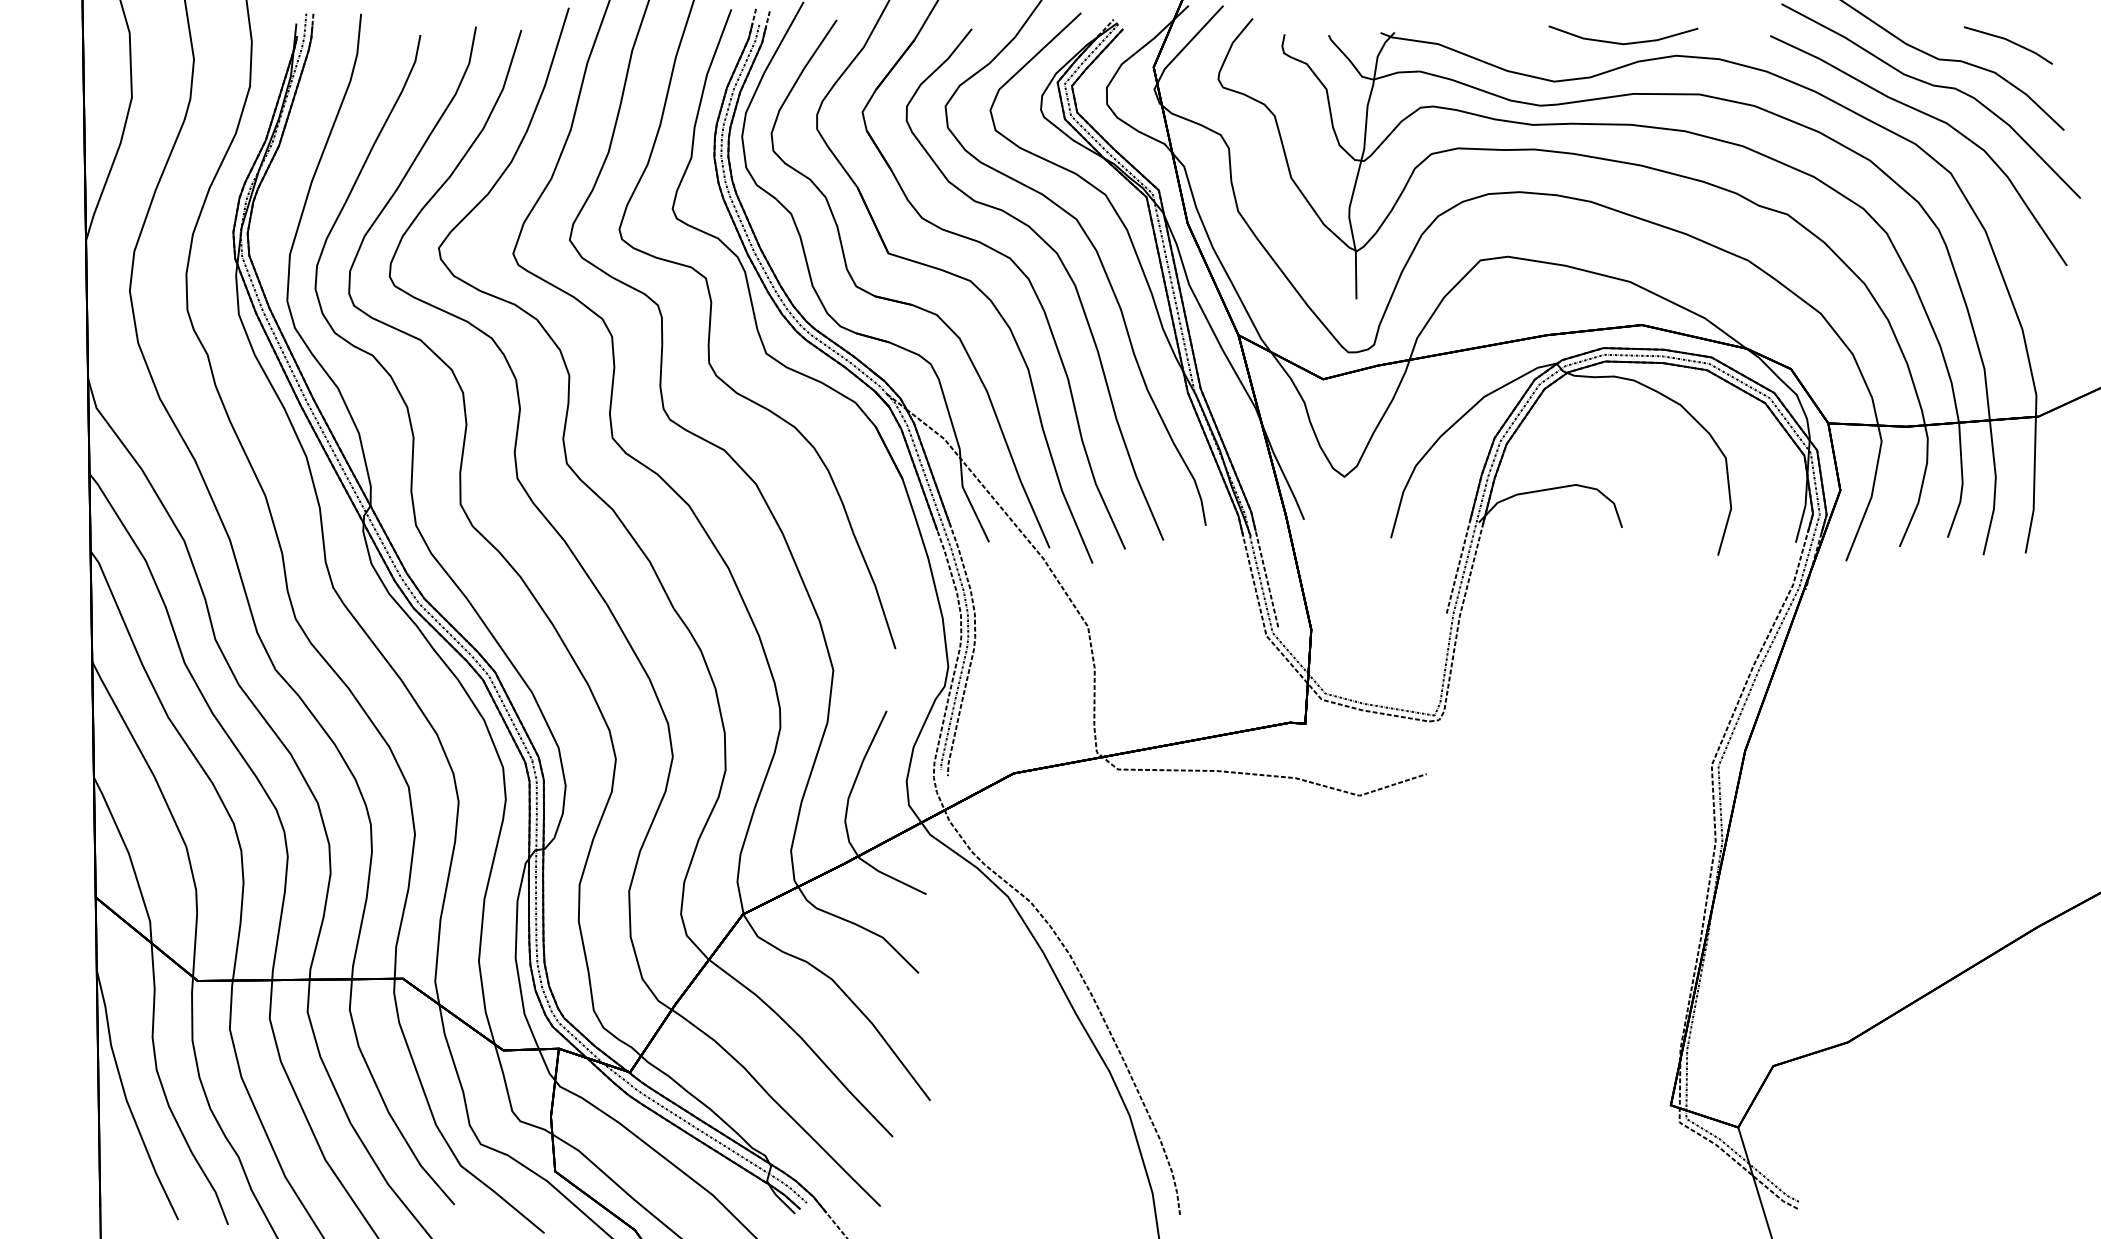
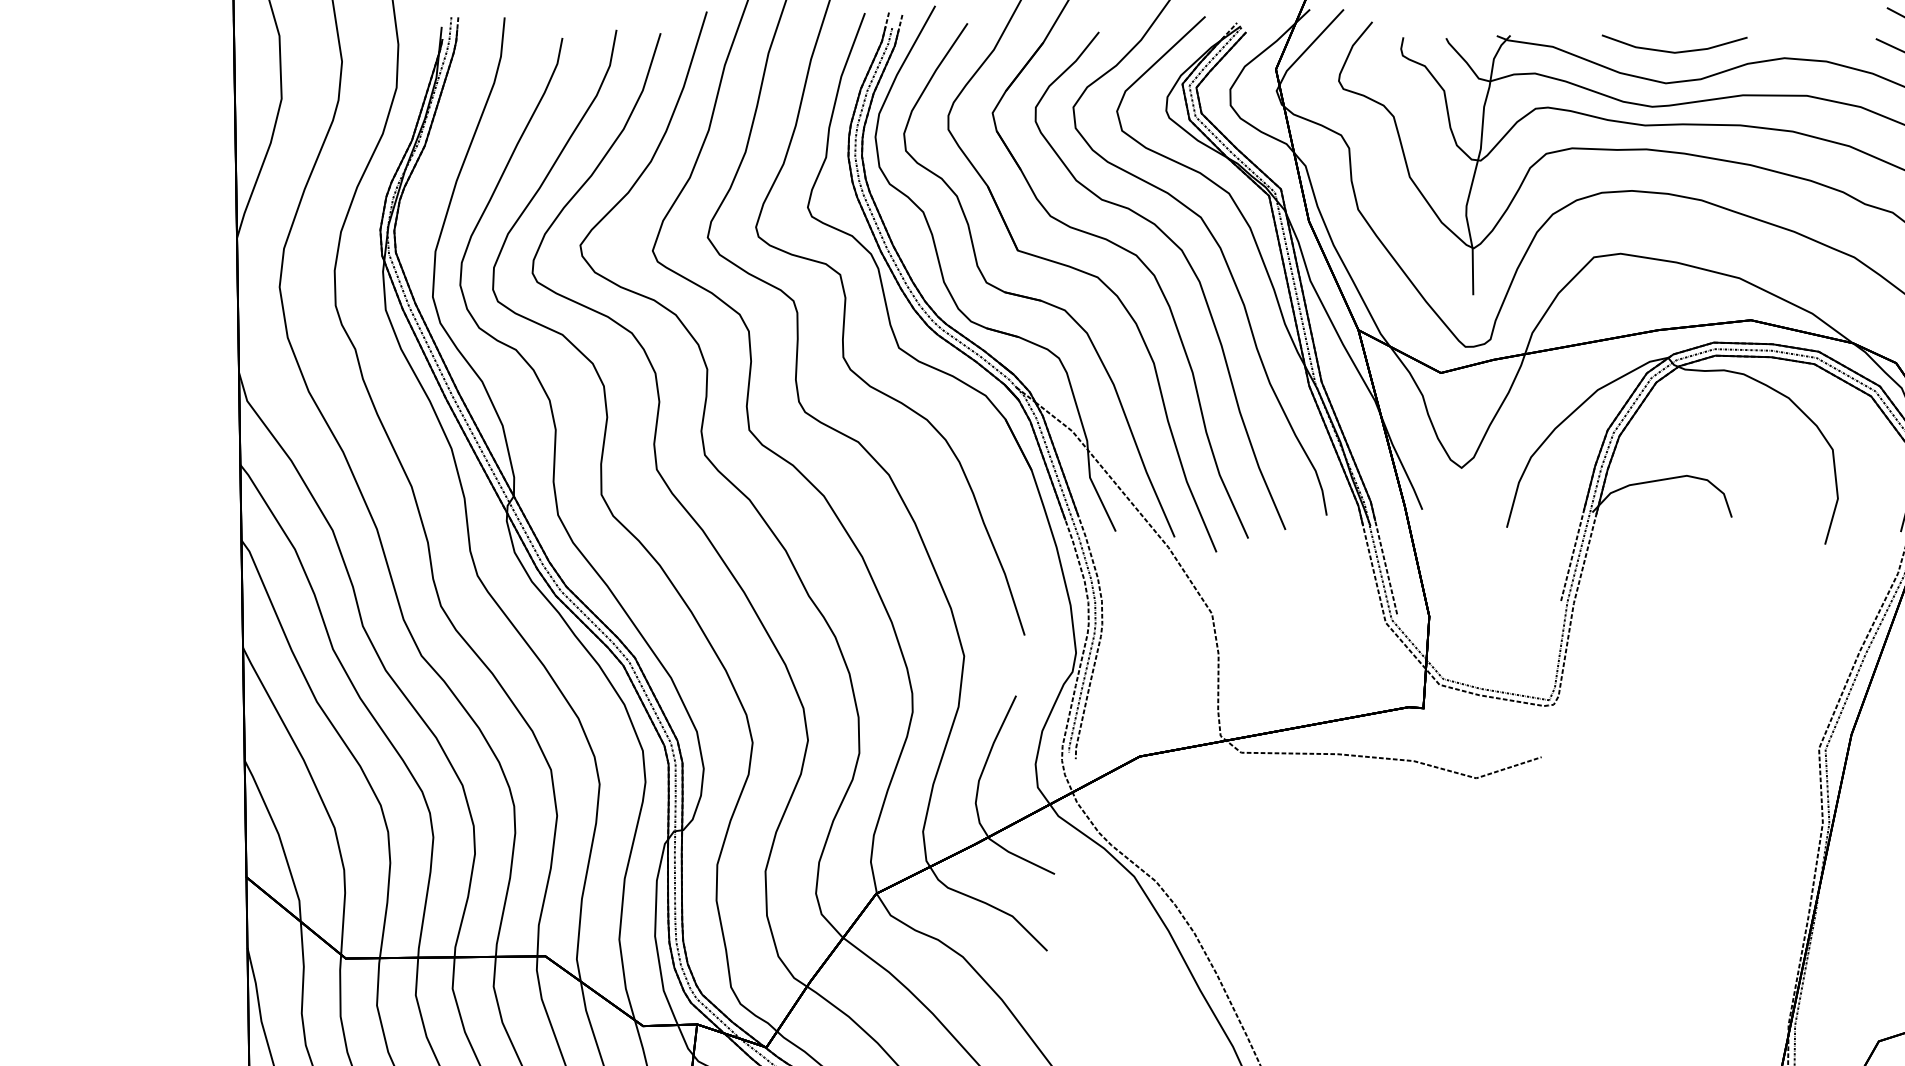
line: (1620, 42) -> (1671, 51), moved

